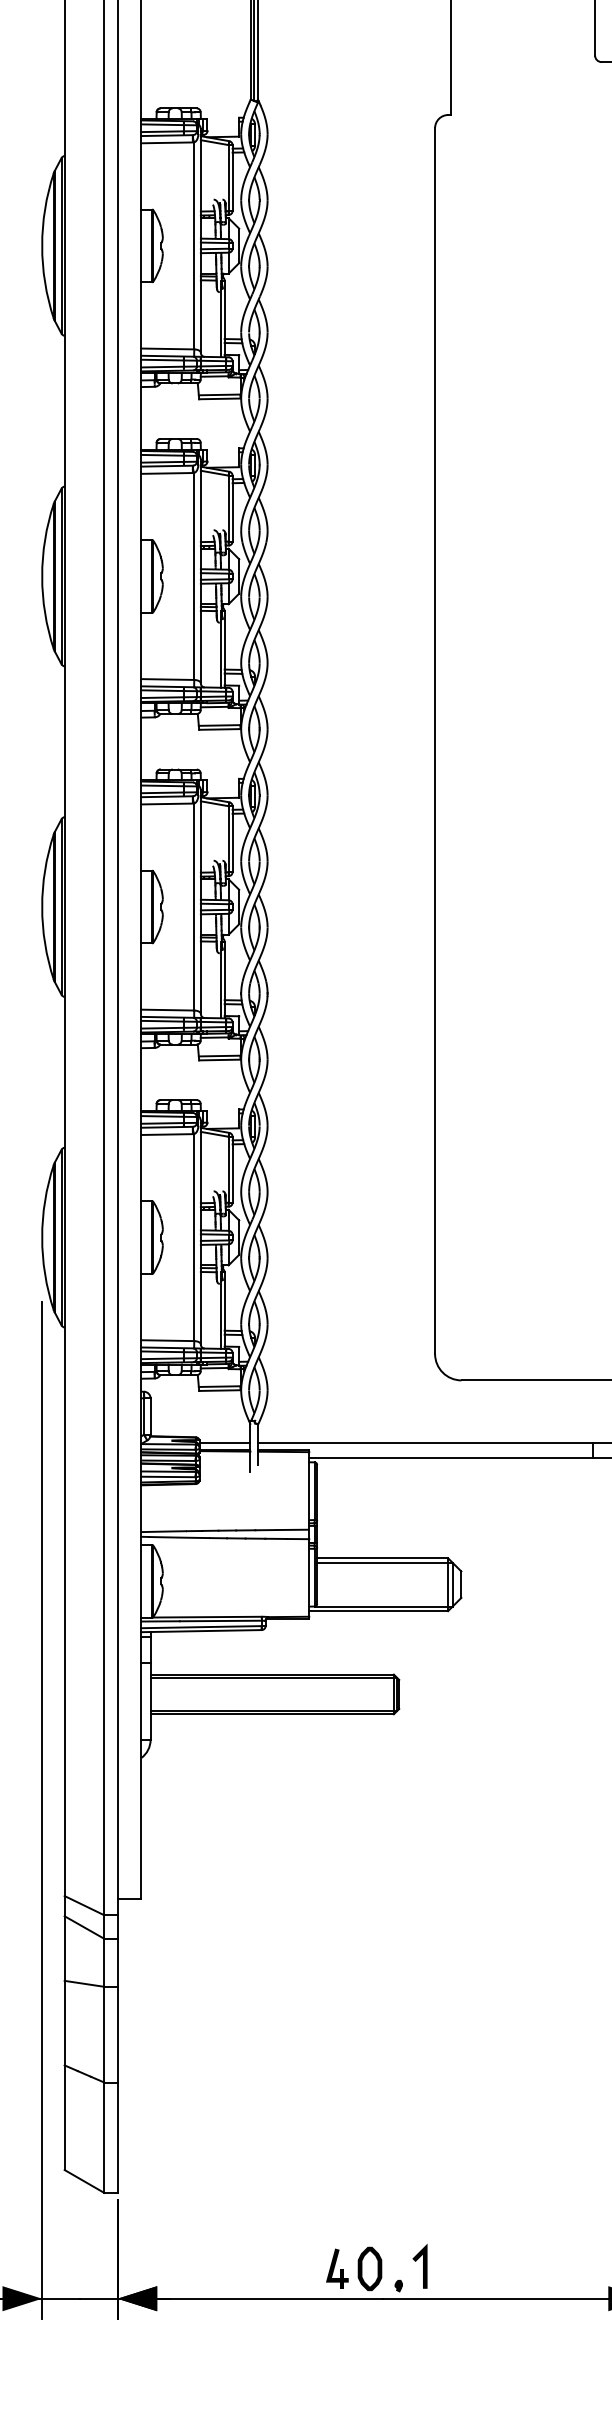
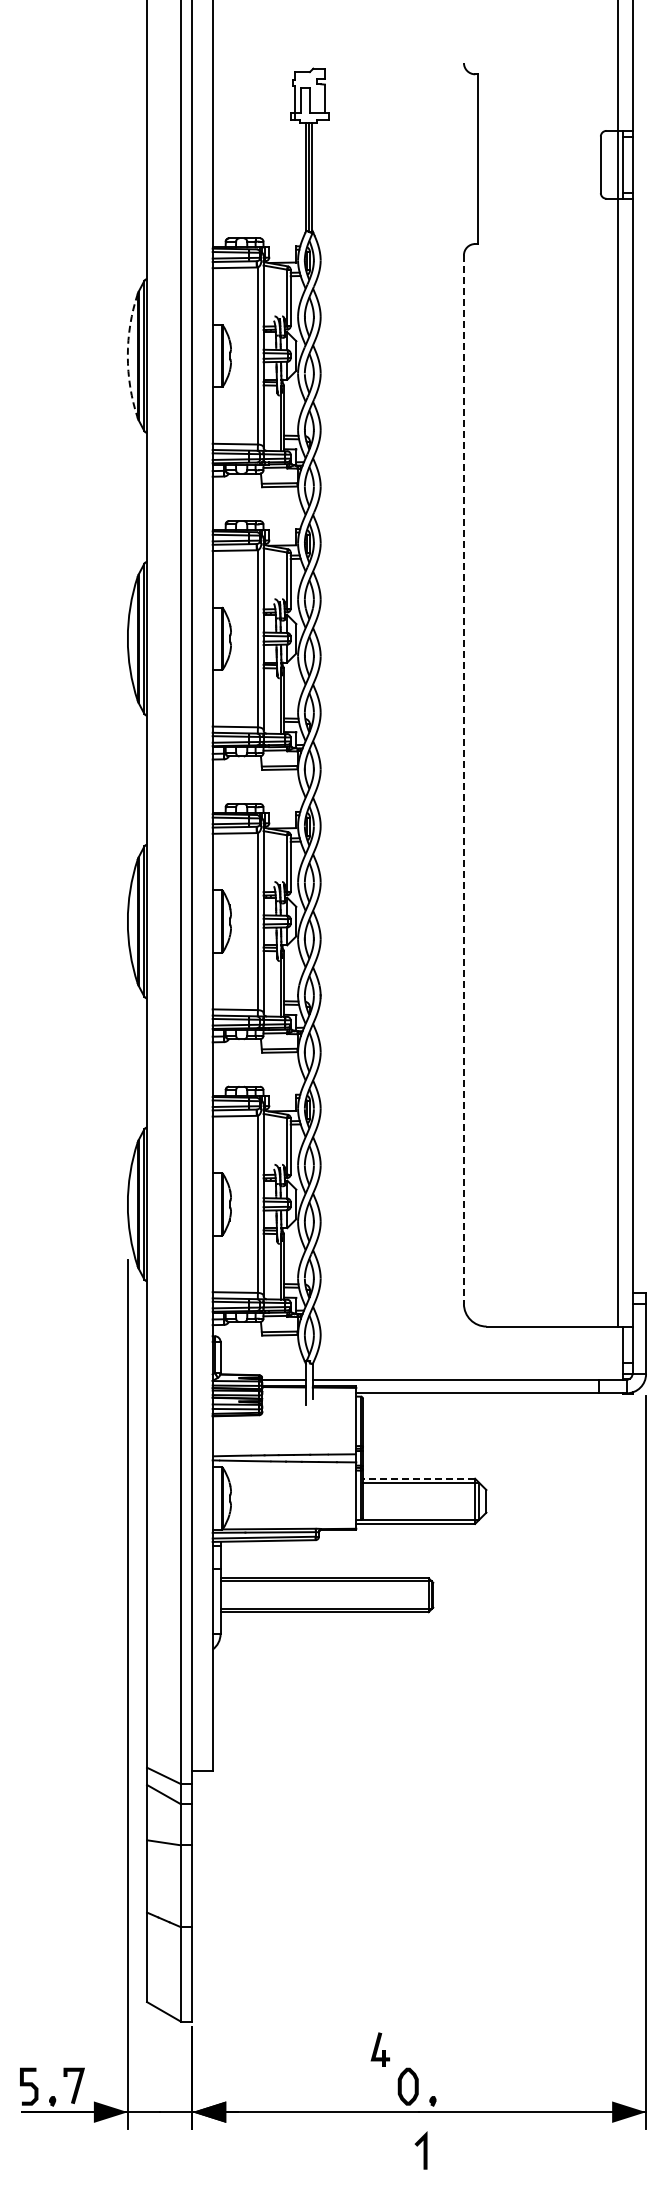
arc: (41, 246) -> (127, 356), solid -> dashed
line: (434, 742) -> (463, 780), solid -> dashed
line: (383, 1558) -> (419, 1478), solid -> dashed
line: (422, 2266) -> (423, 2150), moved
part: (336, 2268) -> (379, 2049), moved

